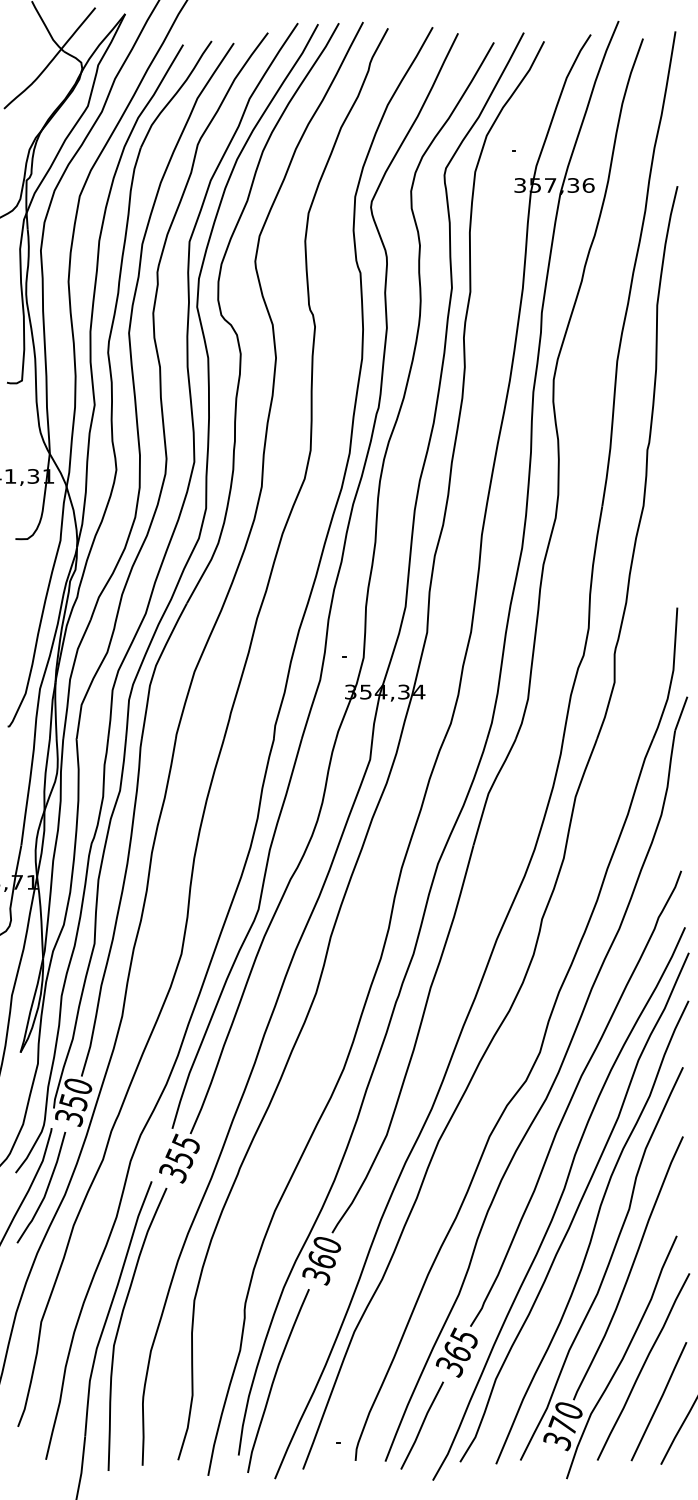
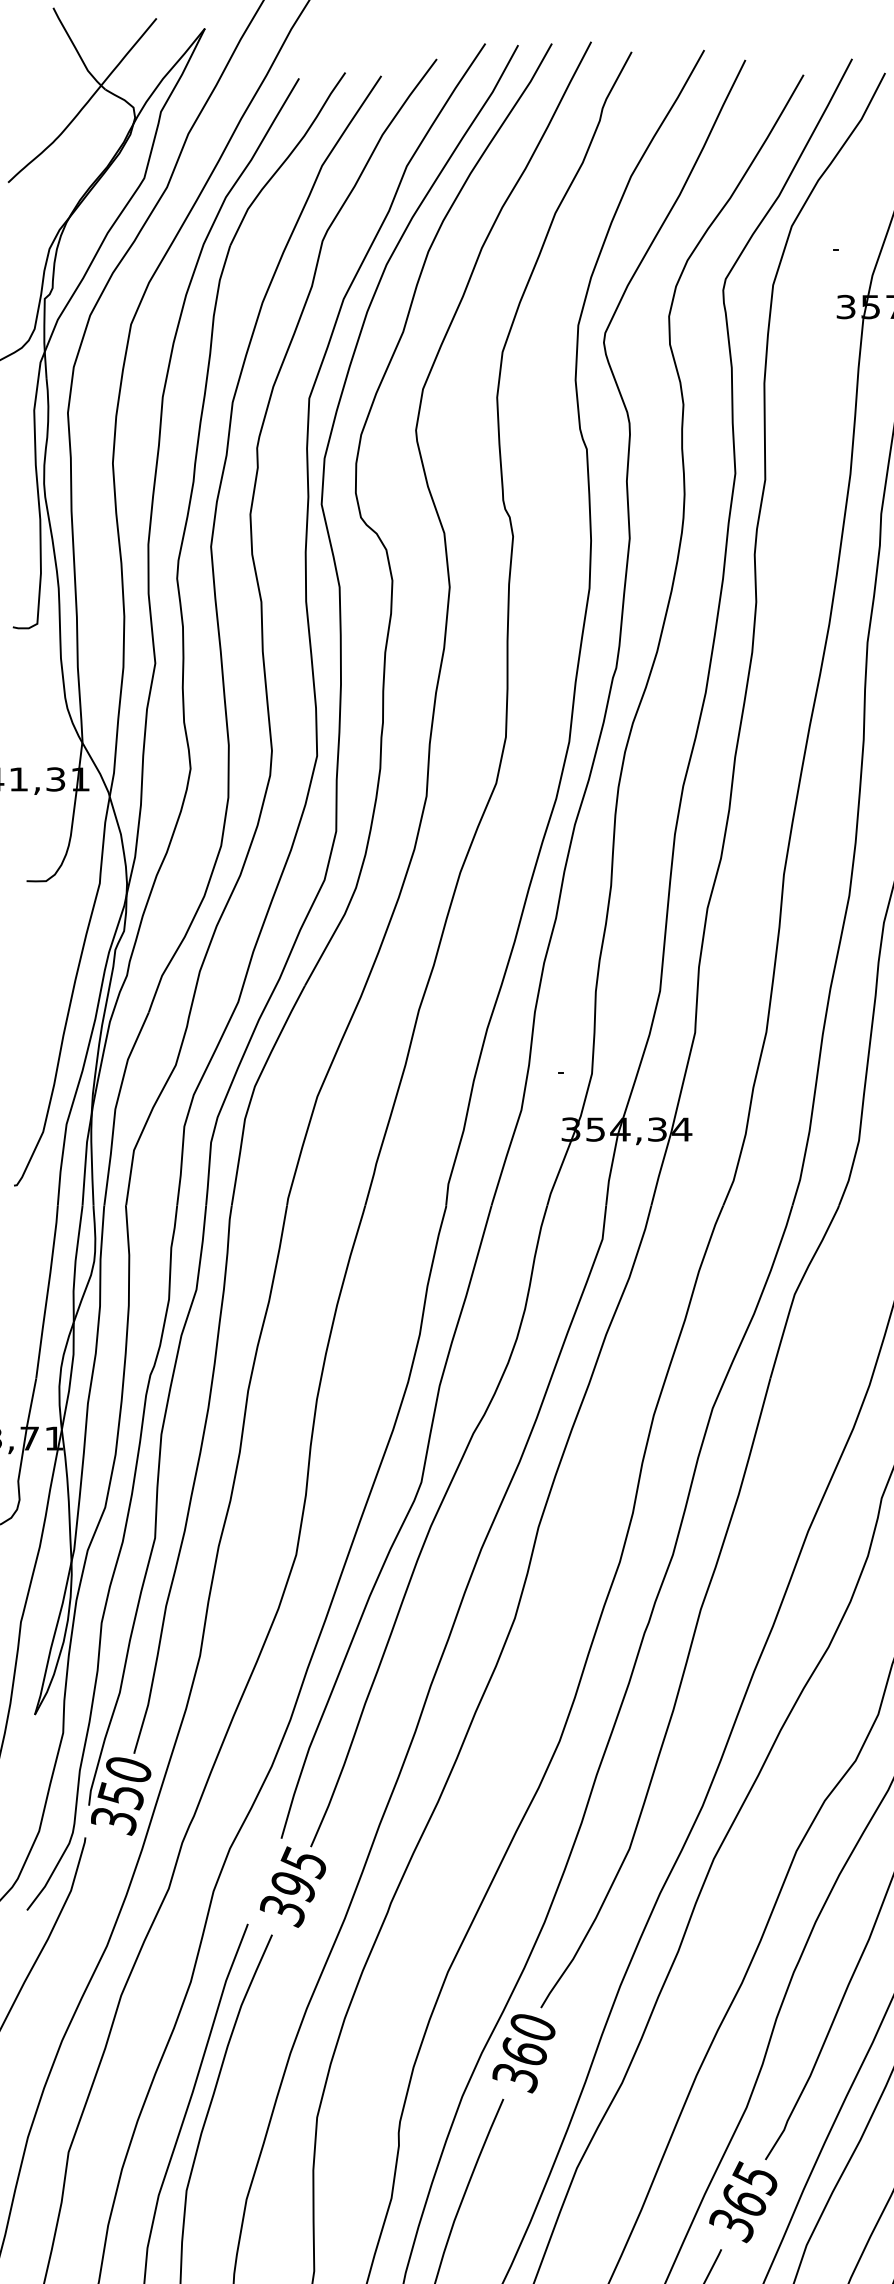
text: (179, 1158) -> (292, 1886), 355 -> 395
curve: (46, 1187) -> (77, 1933), removed

